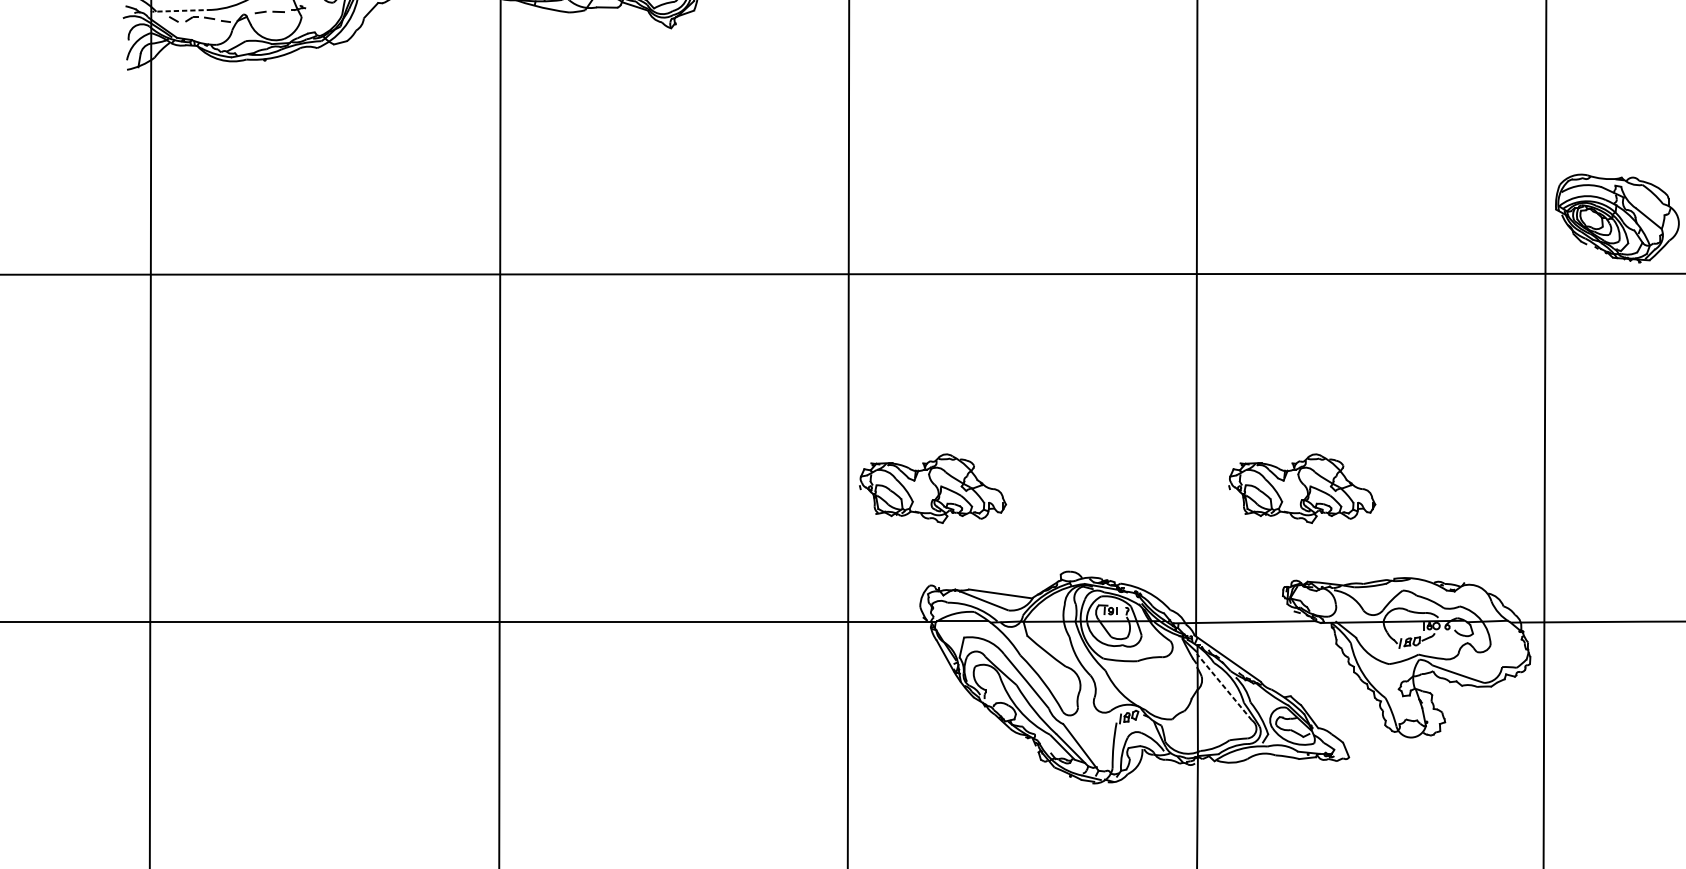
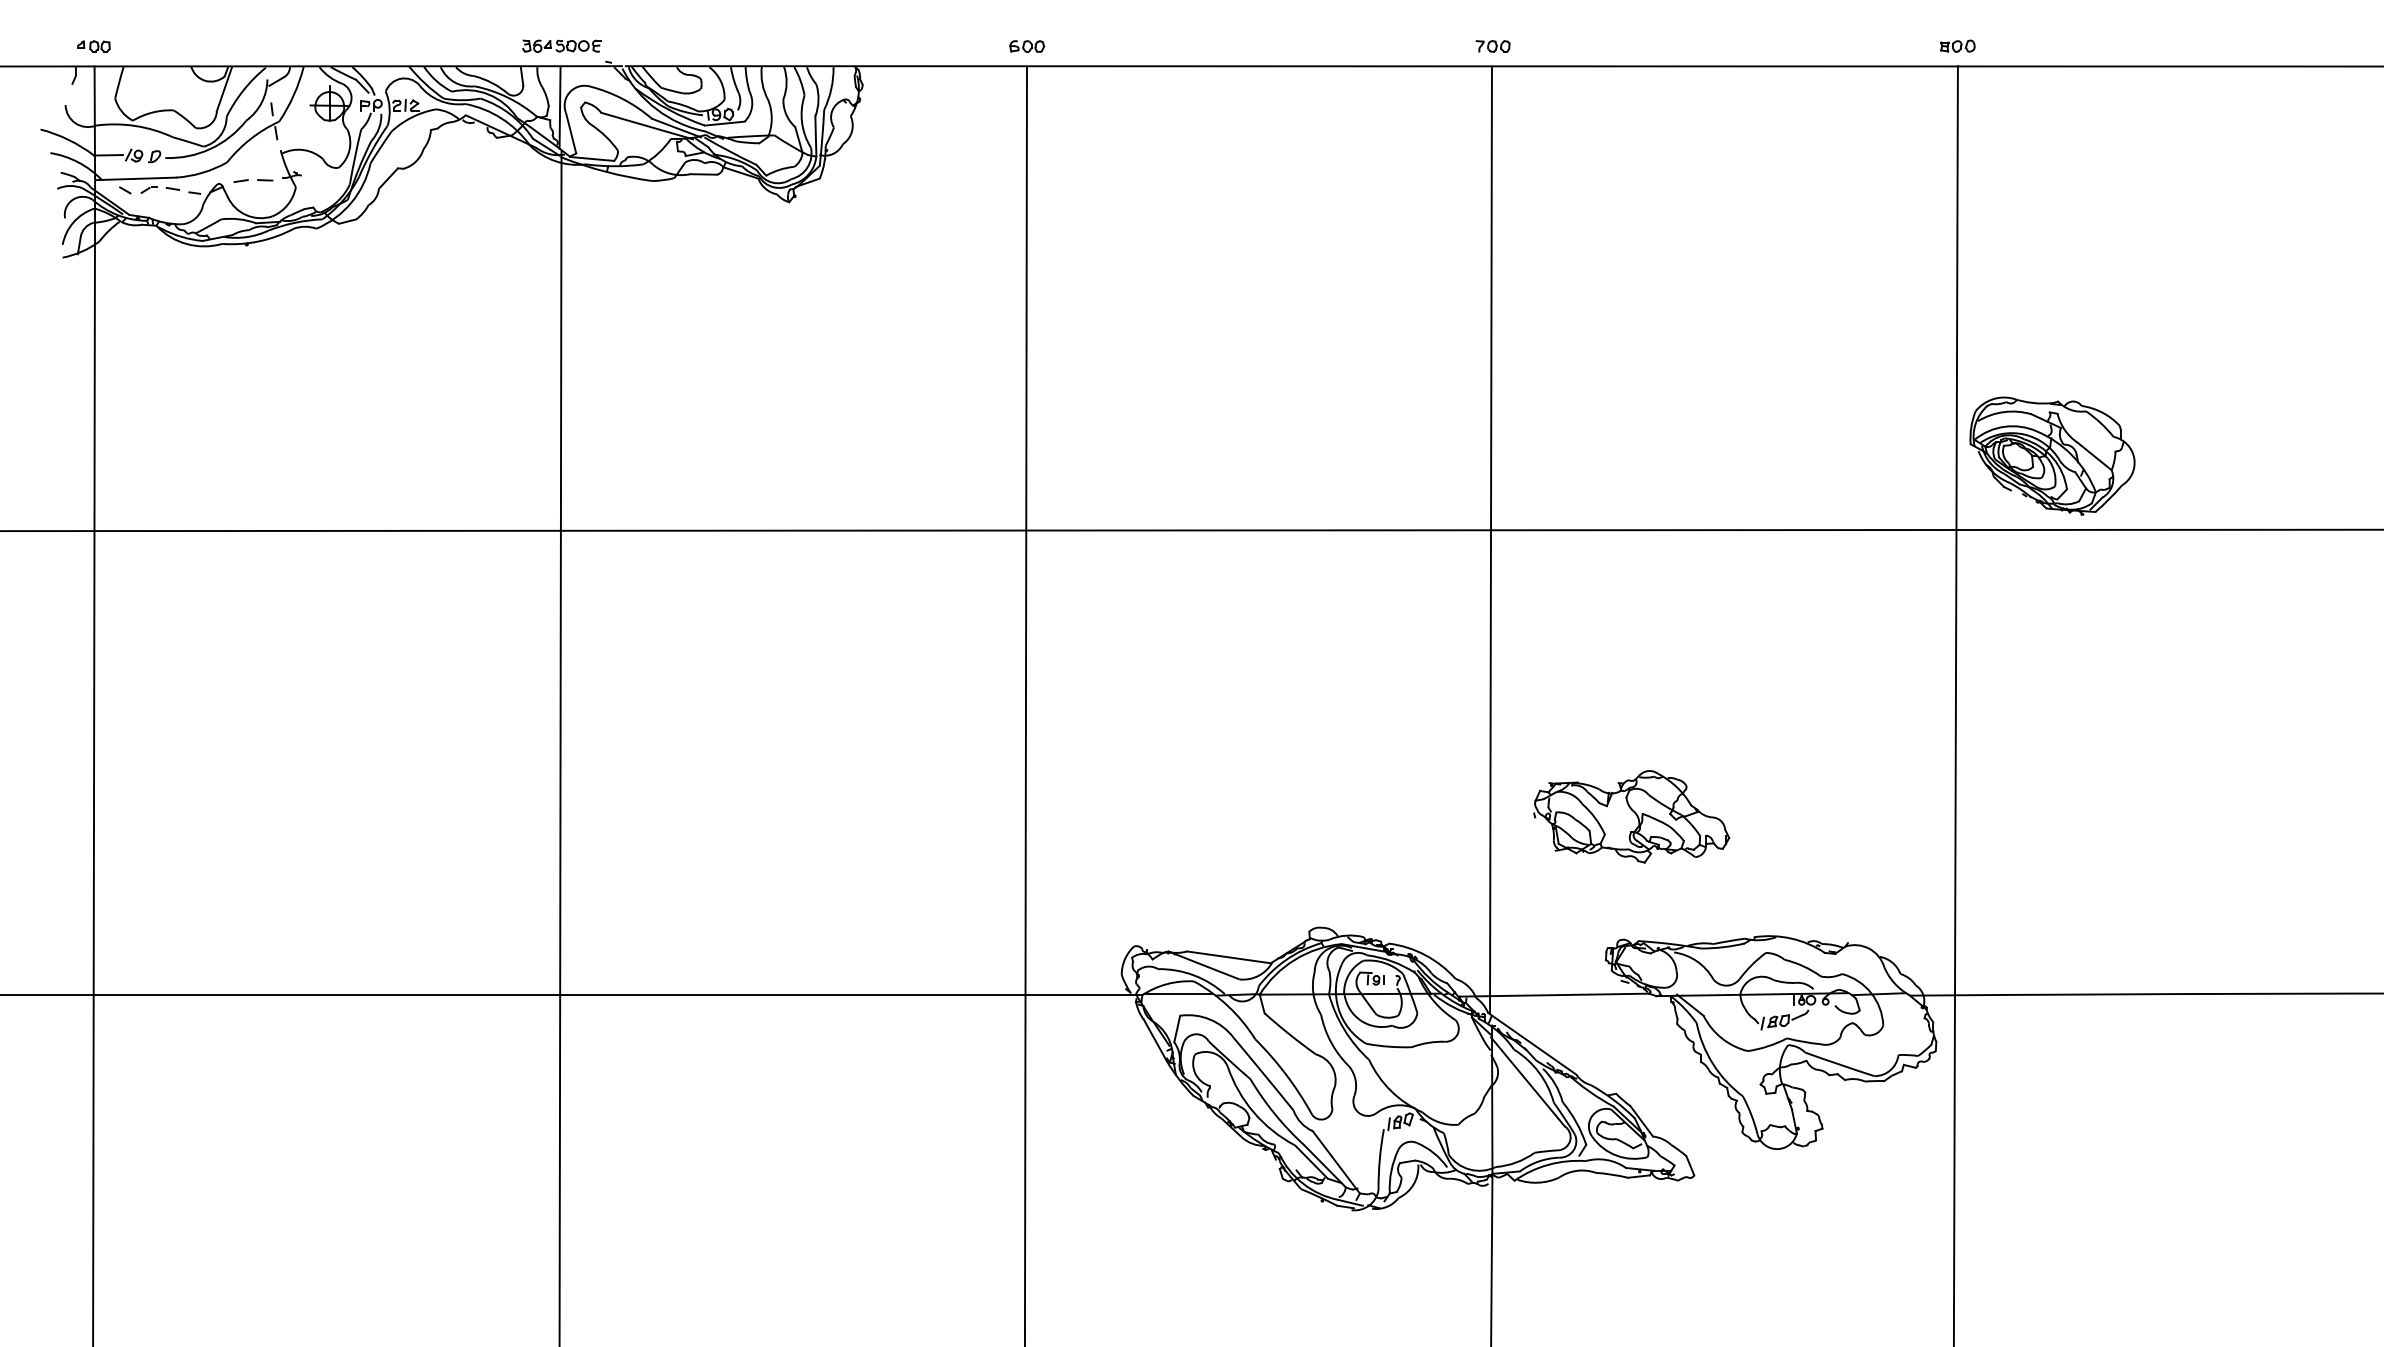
line: (182, 10) -> (136, 178), dashed -> solid
part: (932, 488) -> (1138, 816), removed
line: (1224, 686) -> (1527, 1081), dashed -> solid

